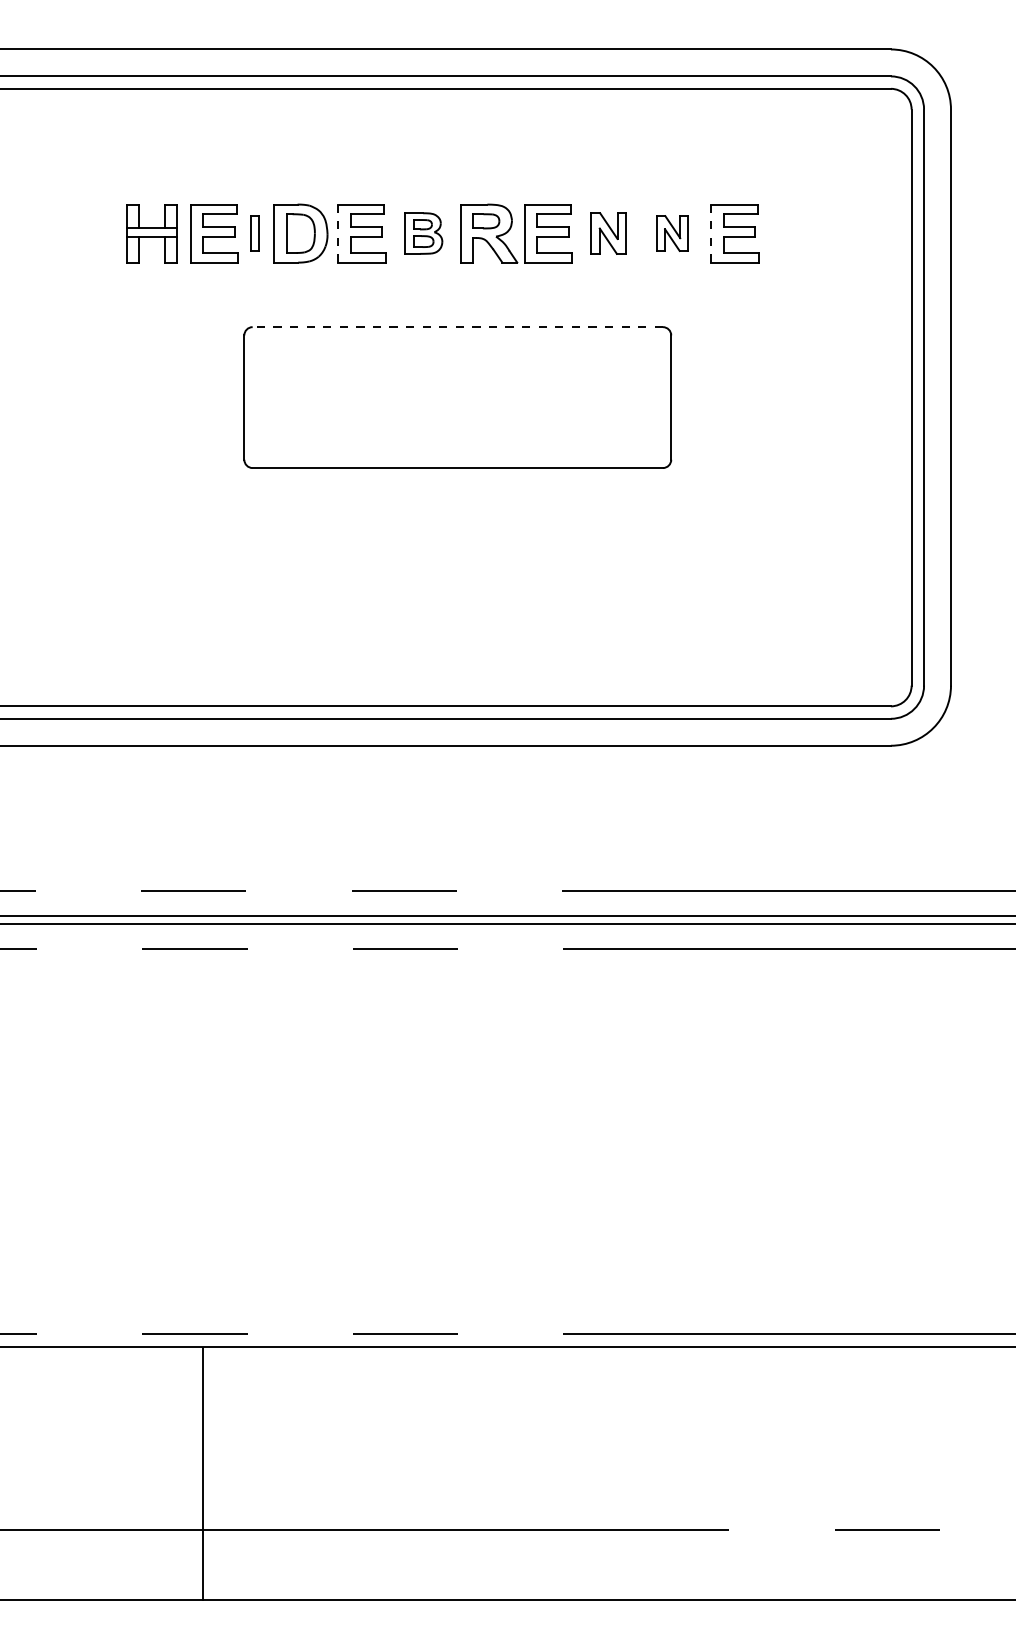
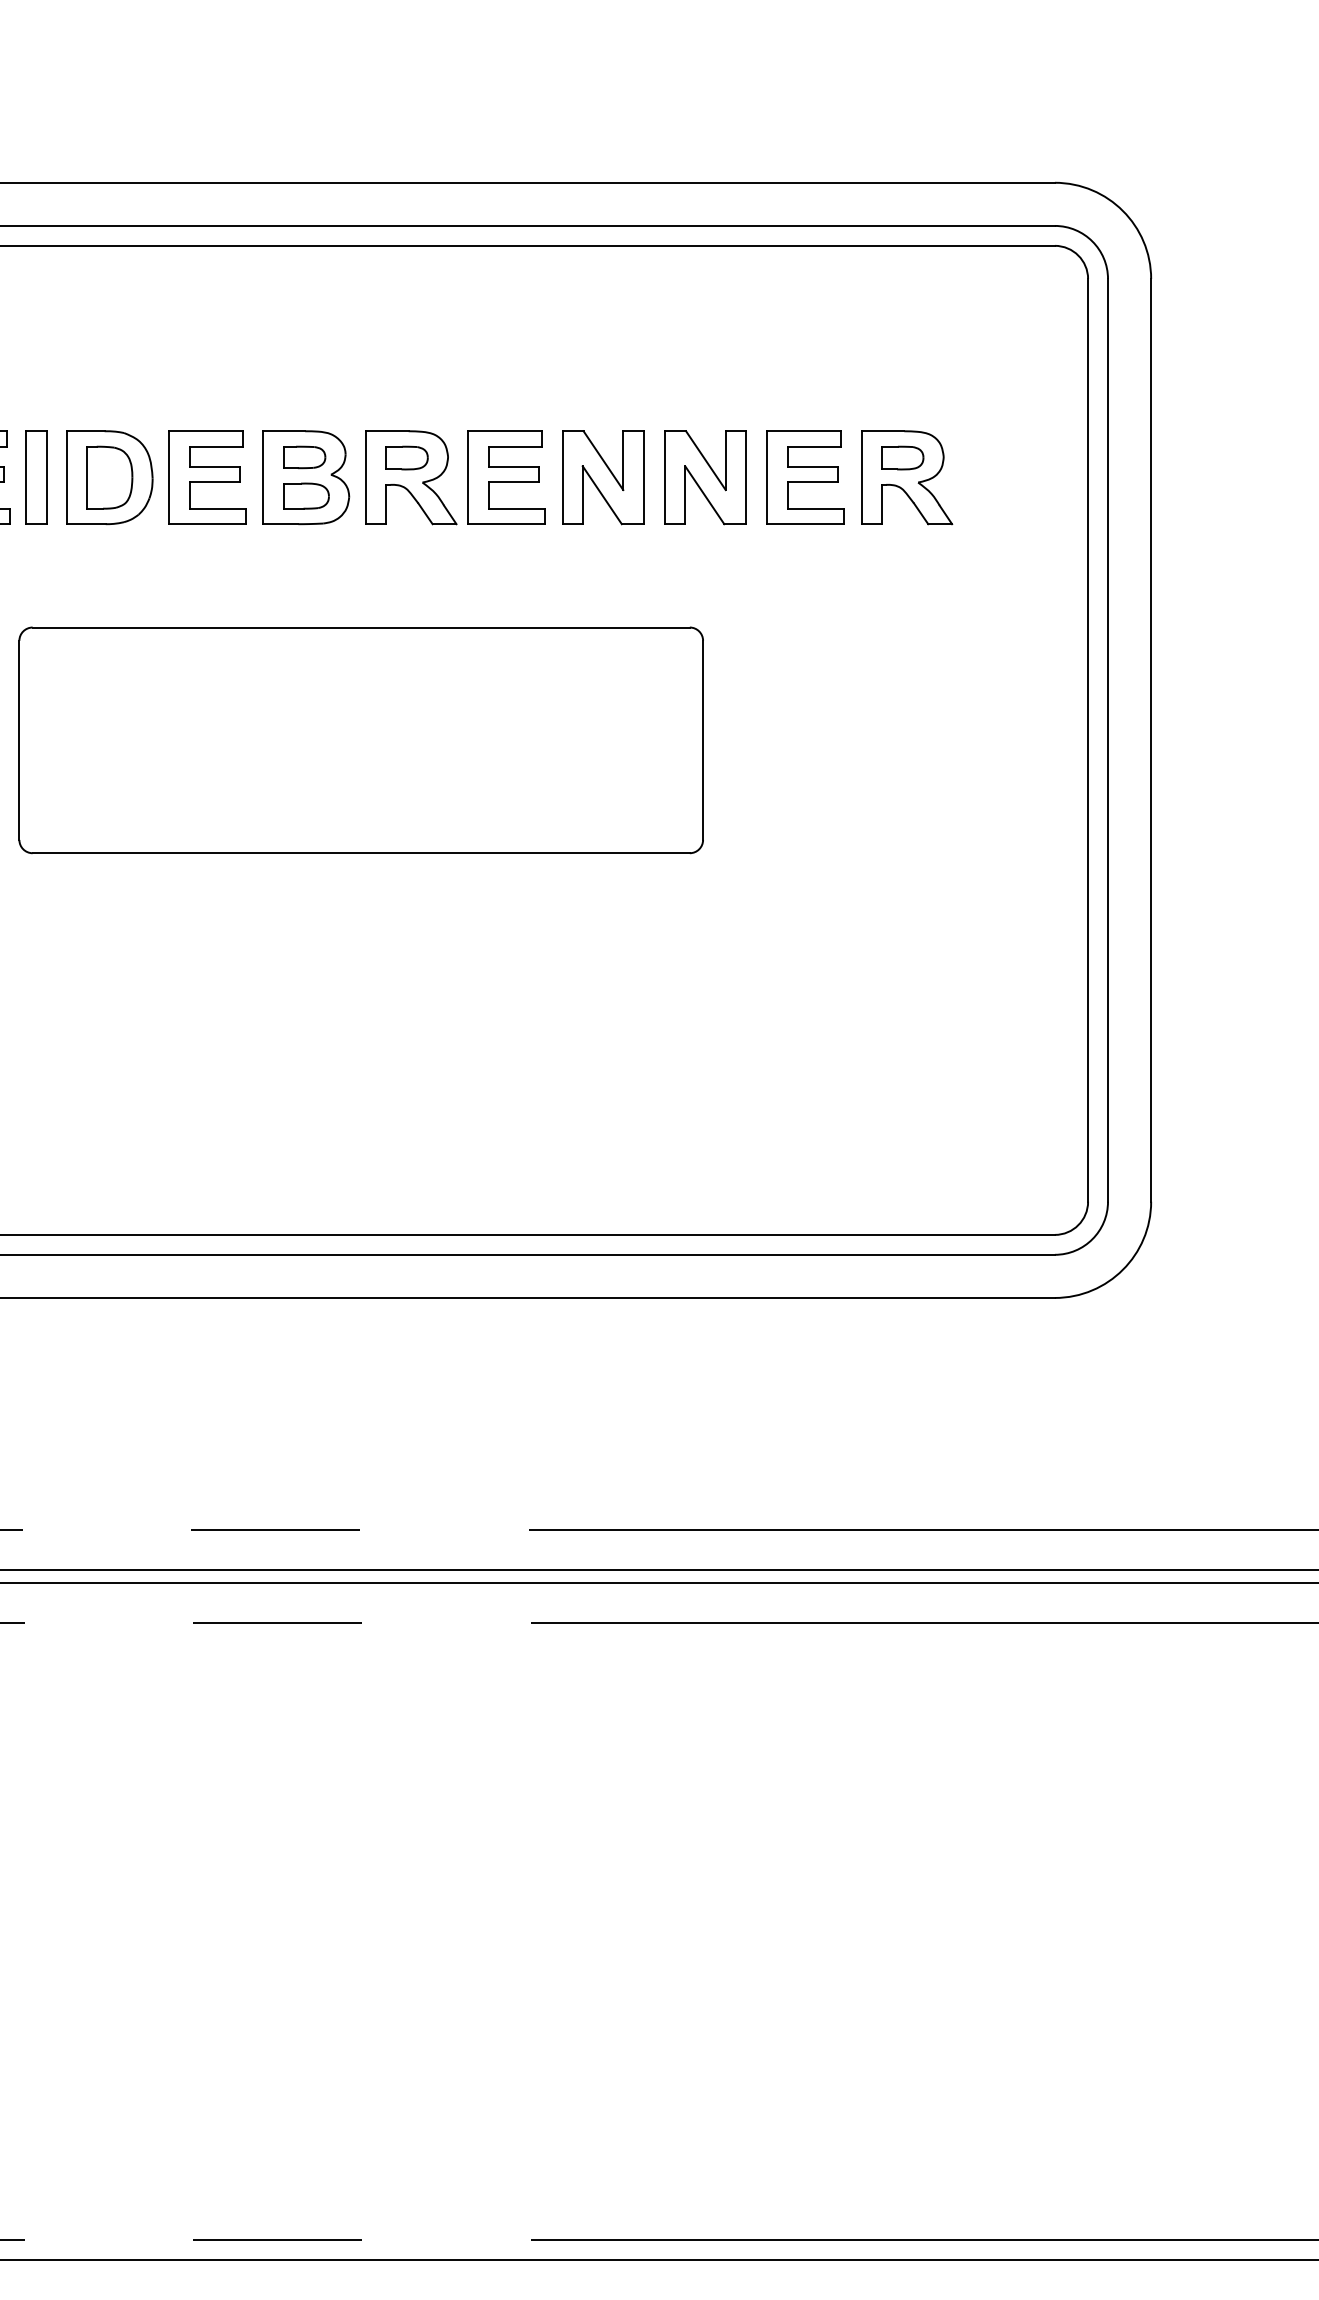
part: (254, 233) -> (35, 477), size x1.67
line: (337, 233) -> (168, 477), dashed -> solid
part: (423, 233) -> (306, 477), size x1.43
part: (608, 233) -> (602, 477), size x1.43
part: (672, 233) -> (705, 477), size x1.67
line: (711, 233) -> (767, 477), dashed -> solid
part: (798, 233) -> (906, 477), added
line: (457, 327) -> (360, 628), dashed -> solid

